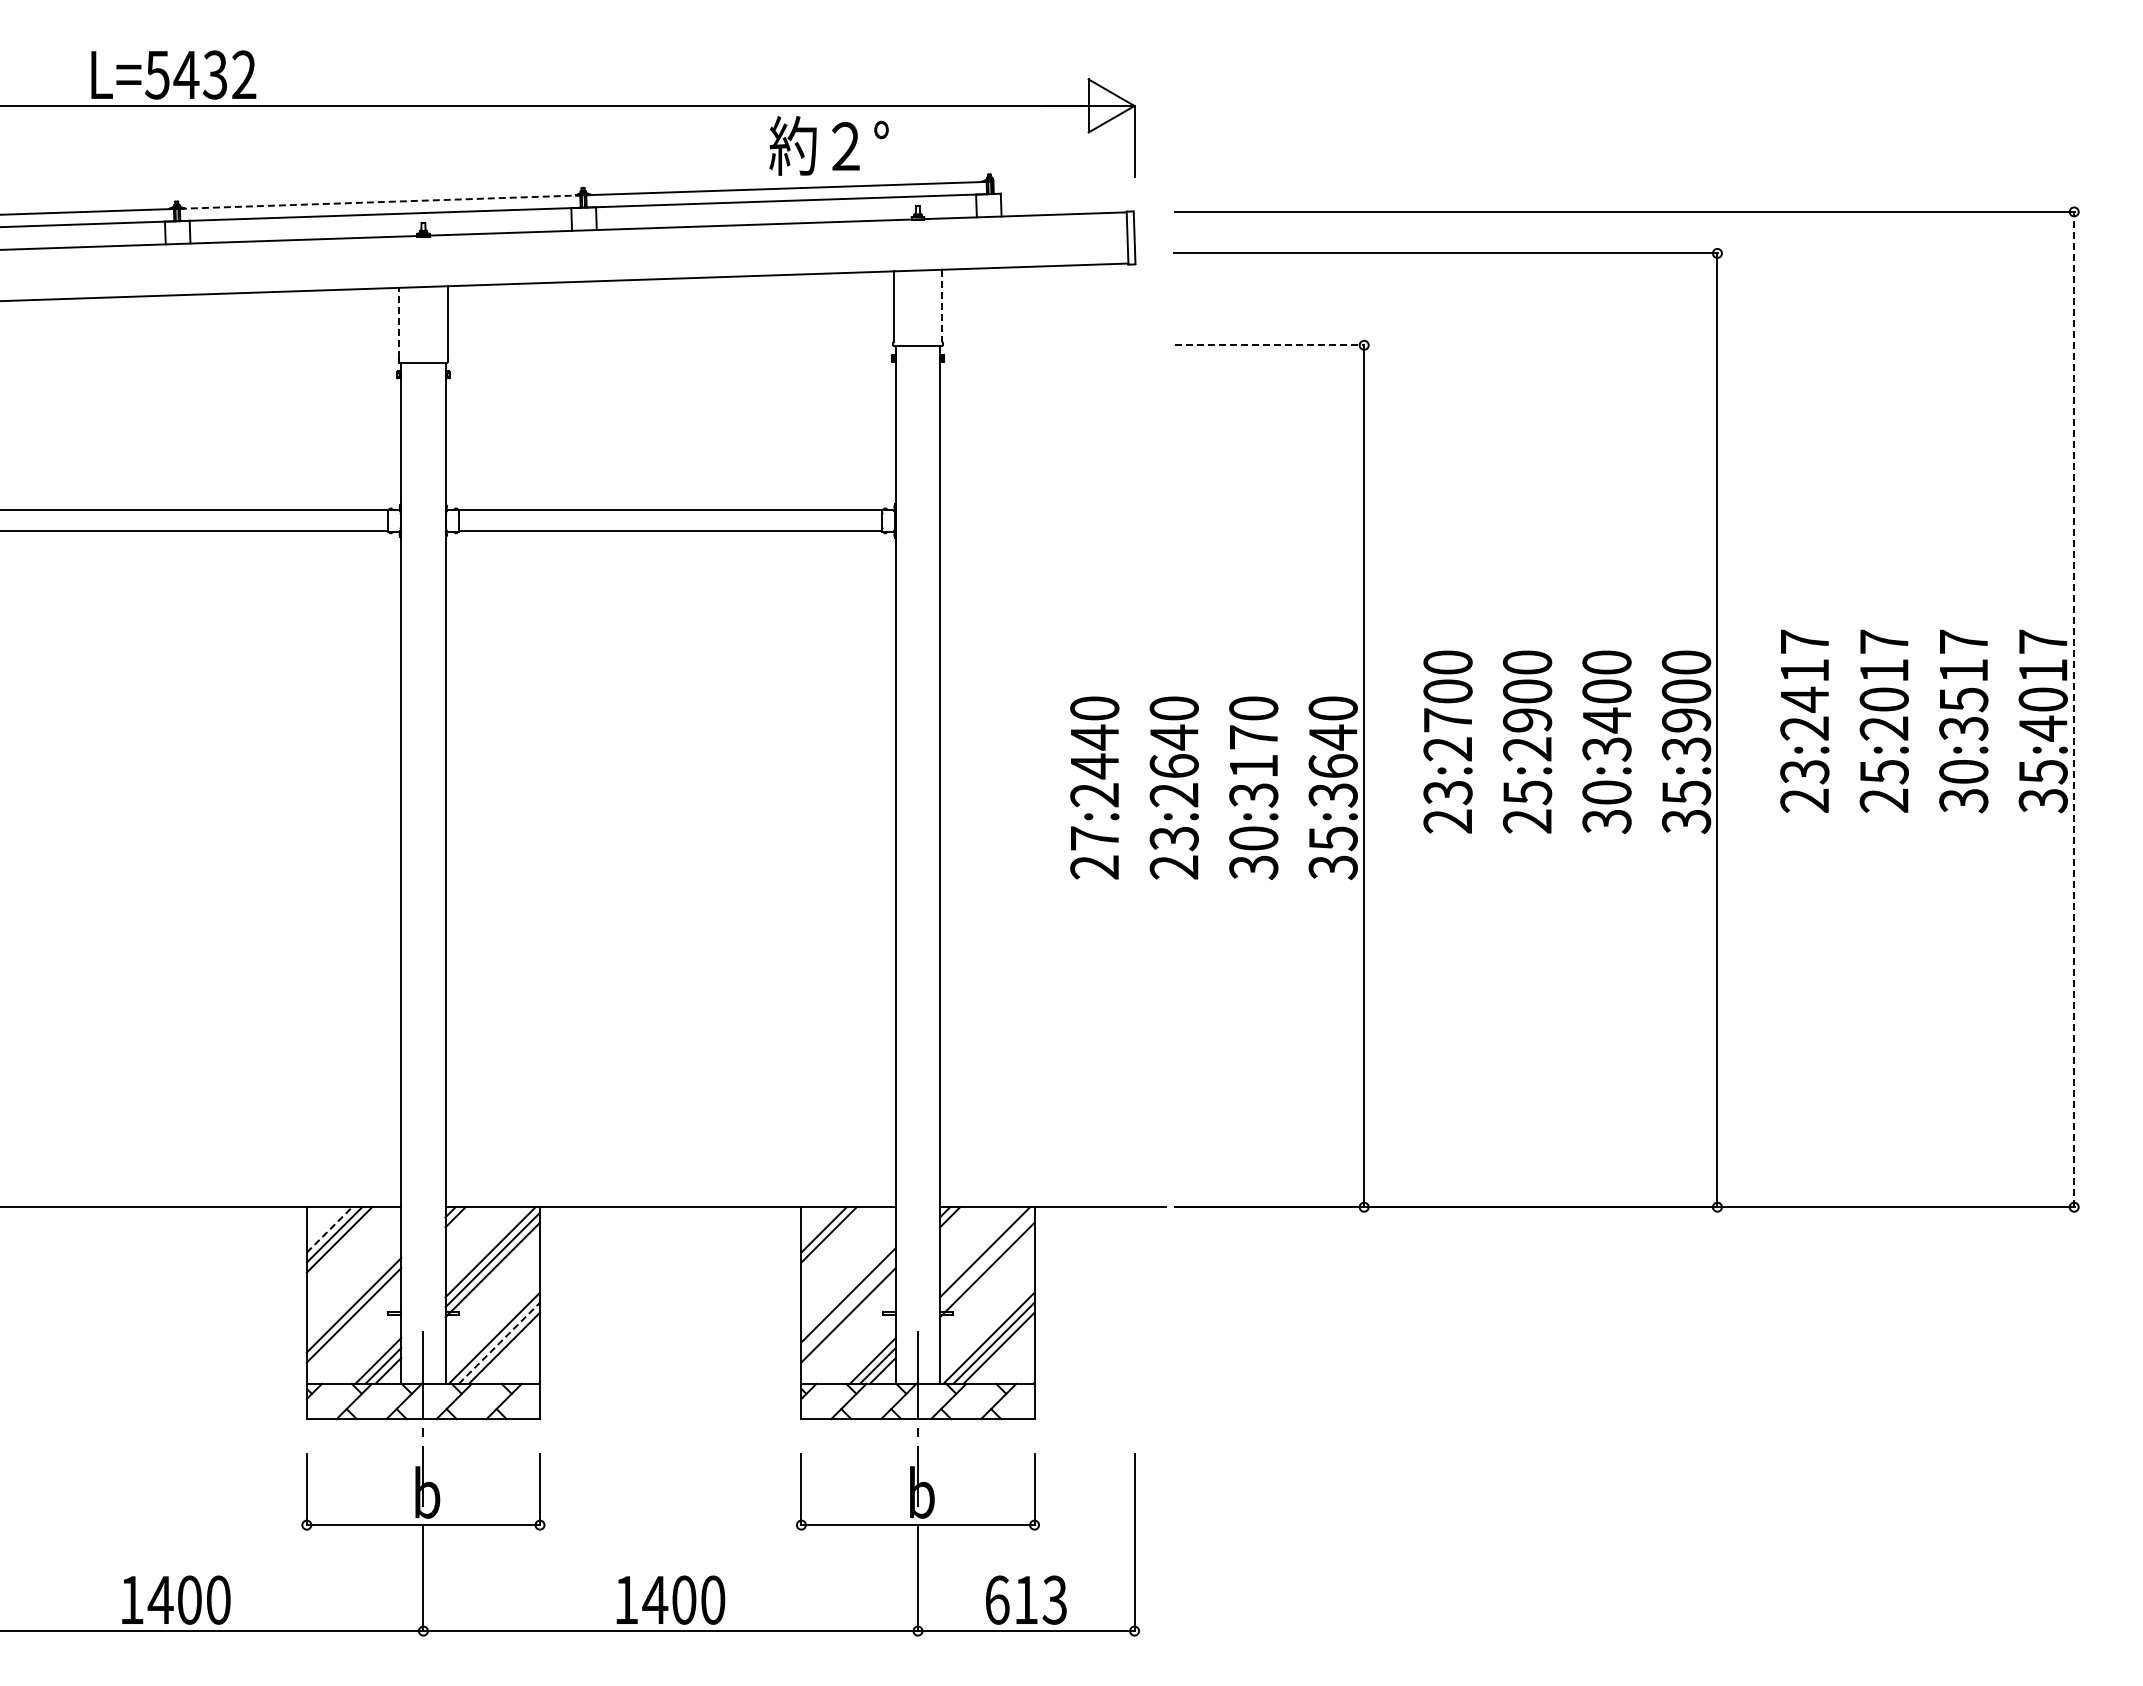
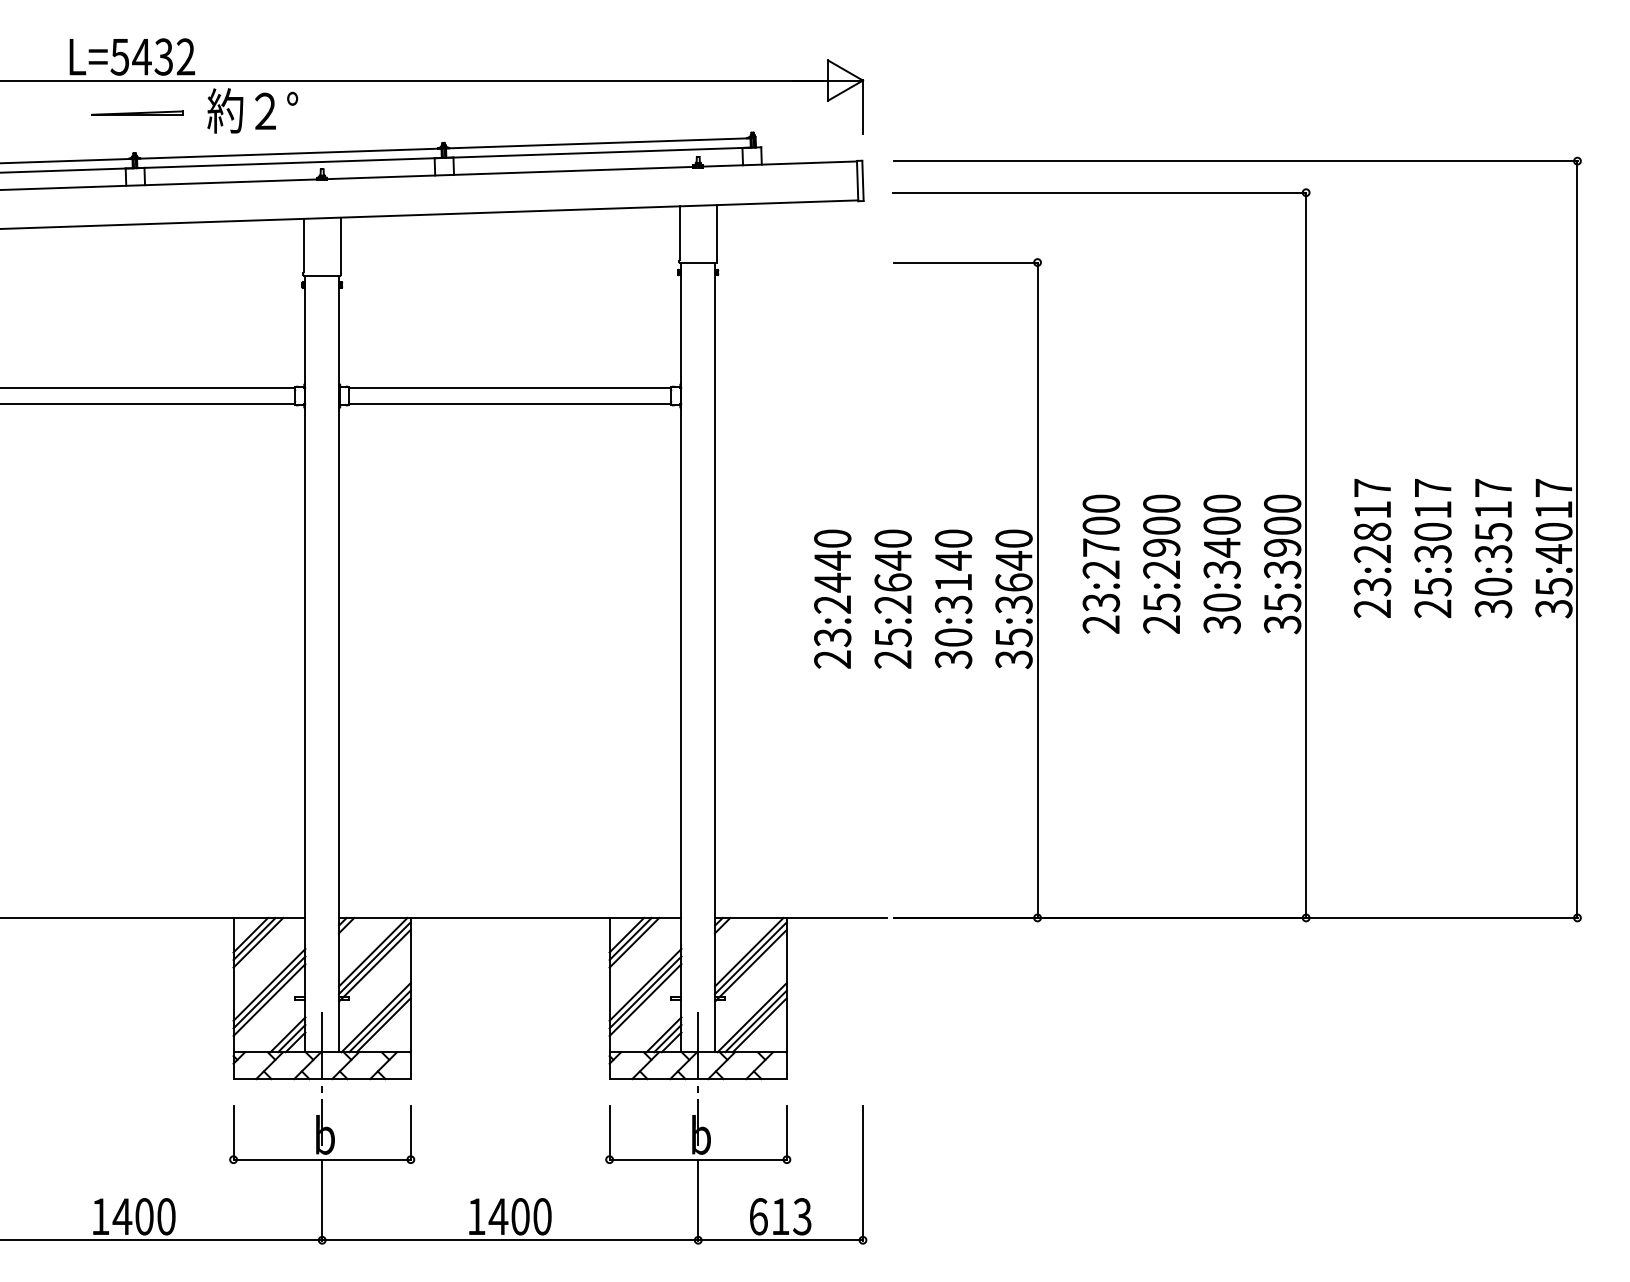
text: (828, 145) -> (252, 110), moved
part: (180, 148) -> (137, 112), added
line: (380, 202) -> (289, 153), dashed -> solid
line: (942, 306) -> (716, 233), dashed -> solid
line: (399, 322) -> (304, 245), dashed -> solid
line: (1269, 345) -> (965, 262), dashed -> solid
text: (1804, 699) -> (1372, 531), 23:2417 -> 23:2817
line: (2074, 709) -> (1577, 539), dashed -> solid
text: (1884, 728) -> (1433, 553), 25:2017 -> 25:3017
text: (1253, 737) -> (953, 560), 30:3170 -> 30:3140
text: (1094, 838) -> (832, 637), 27:2440 -> 23:2440
text: (1173, 838) -> (892, 637), 23:2640 -> 25:2640
line: (329, 1229) -> (250, 934), dashed -> solid
line: (833, 1239) -> (634, 942), added
line: (987, 1259) -> (751, 957), added
line: (353, 1295) -> (269, 985), added
line: (848, 1305) -> (645, 992), added
line: (499, 1342) -> (380, 1020), dashed -> solid

